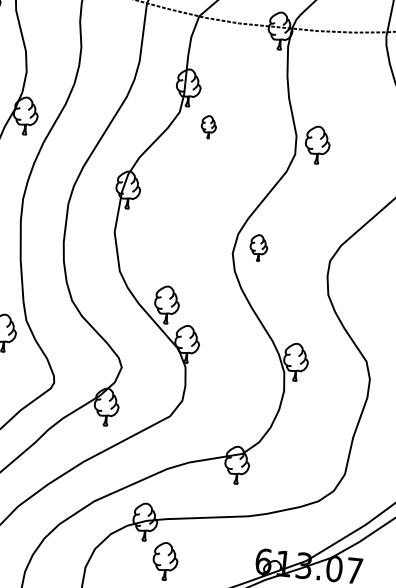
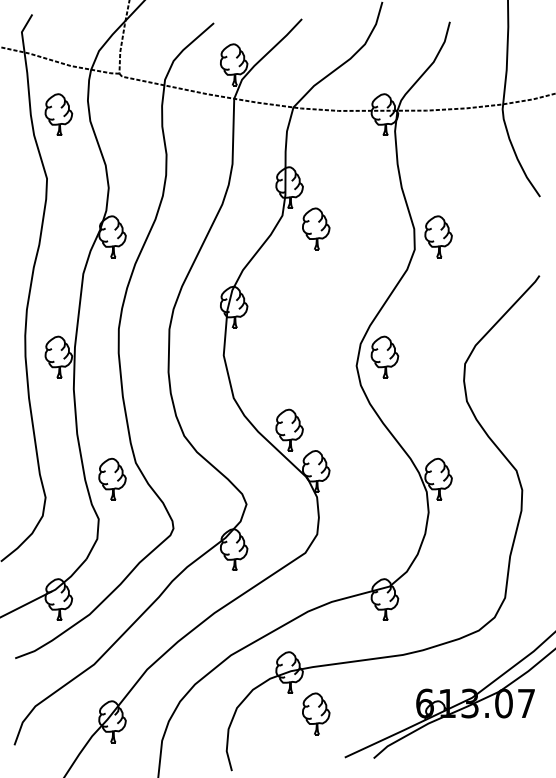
part: (209, 126) -> (316, 228), size x1.67
part: (258, 247) -> (384, 356), size x1.43

